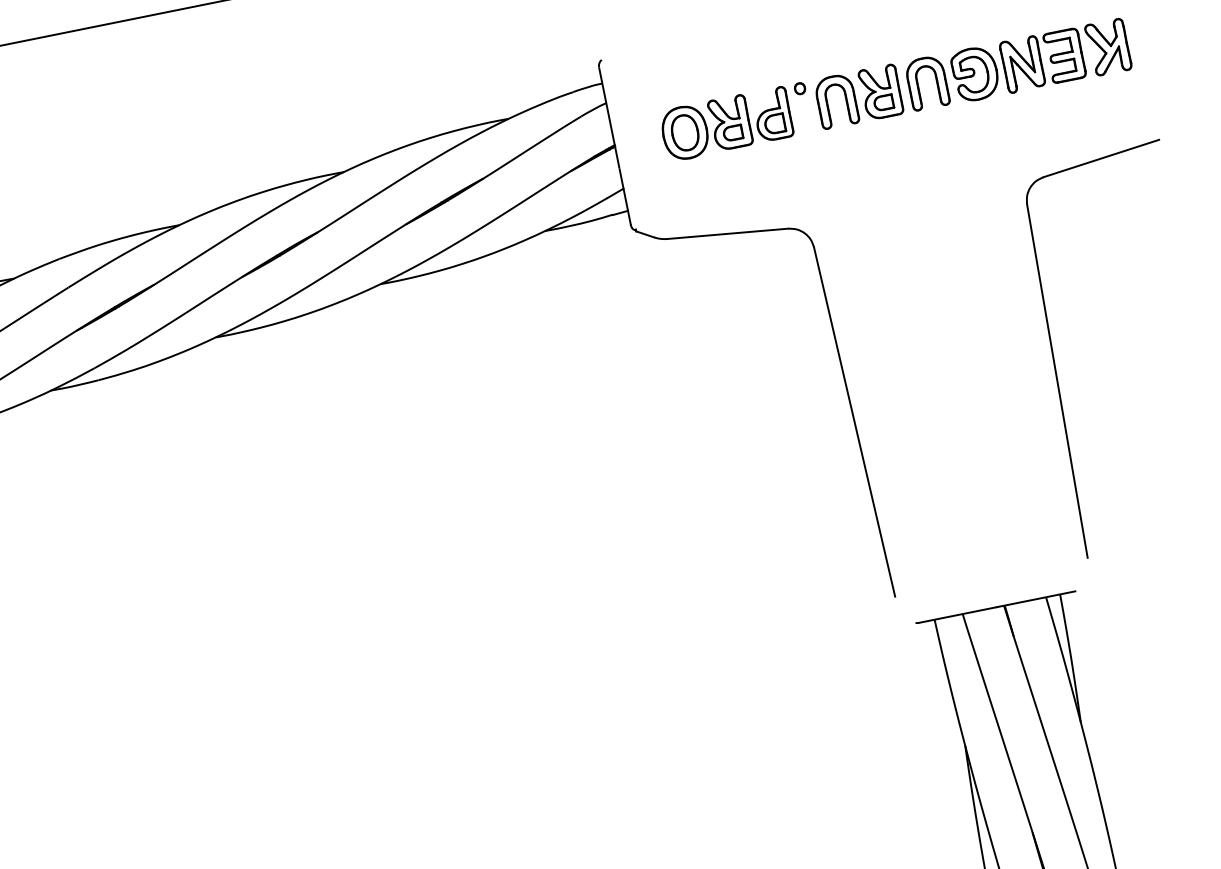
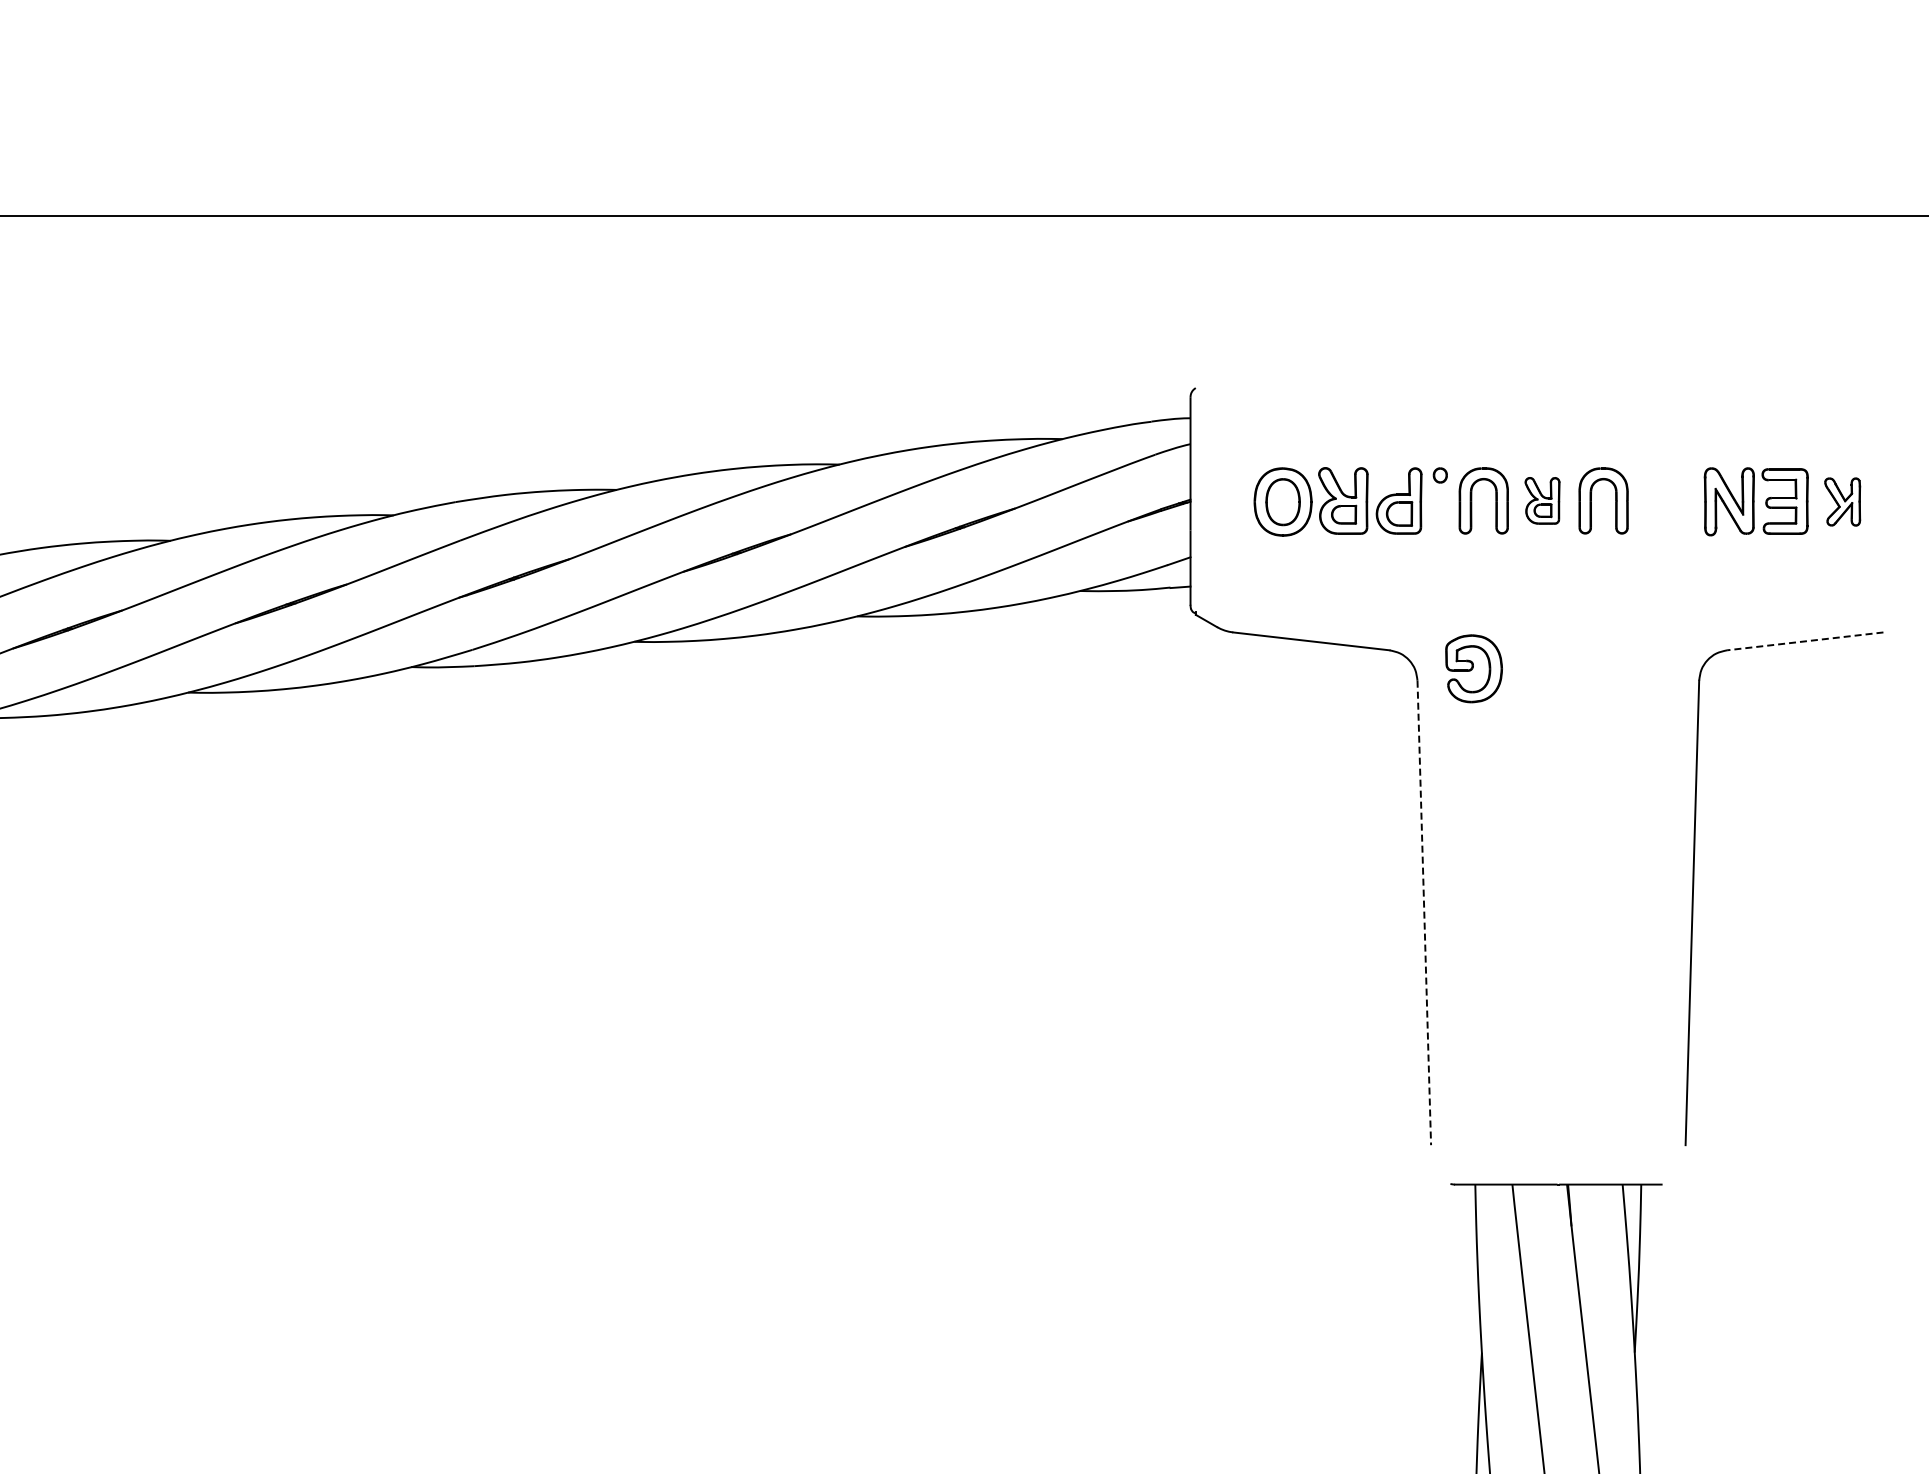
part: (1108, 47) -> (1842, 501), size x0.7
part: (975, 73) -> (1473, 668), moved
part: (881, 92) -> (1542, 500), size x0.7
line: (1101, 158) -> (1805, 641), solid -> dashed
line: (854, 422) -> (1424, 913), solid -> dashed

